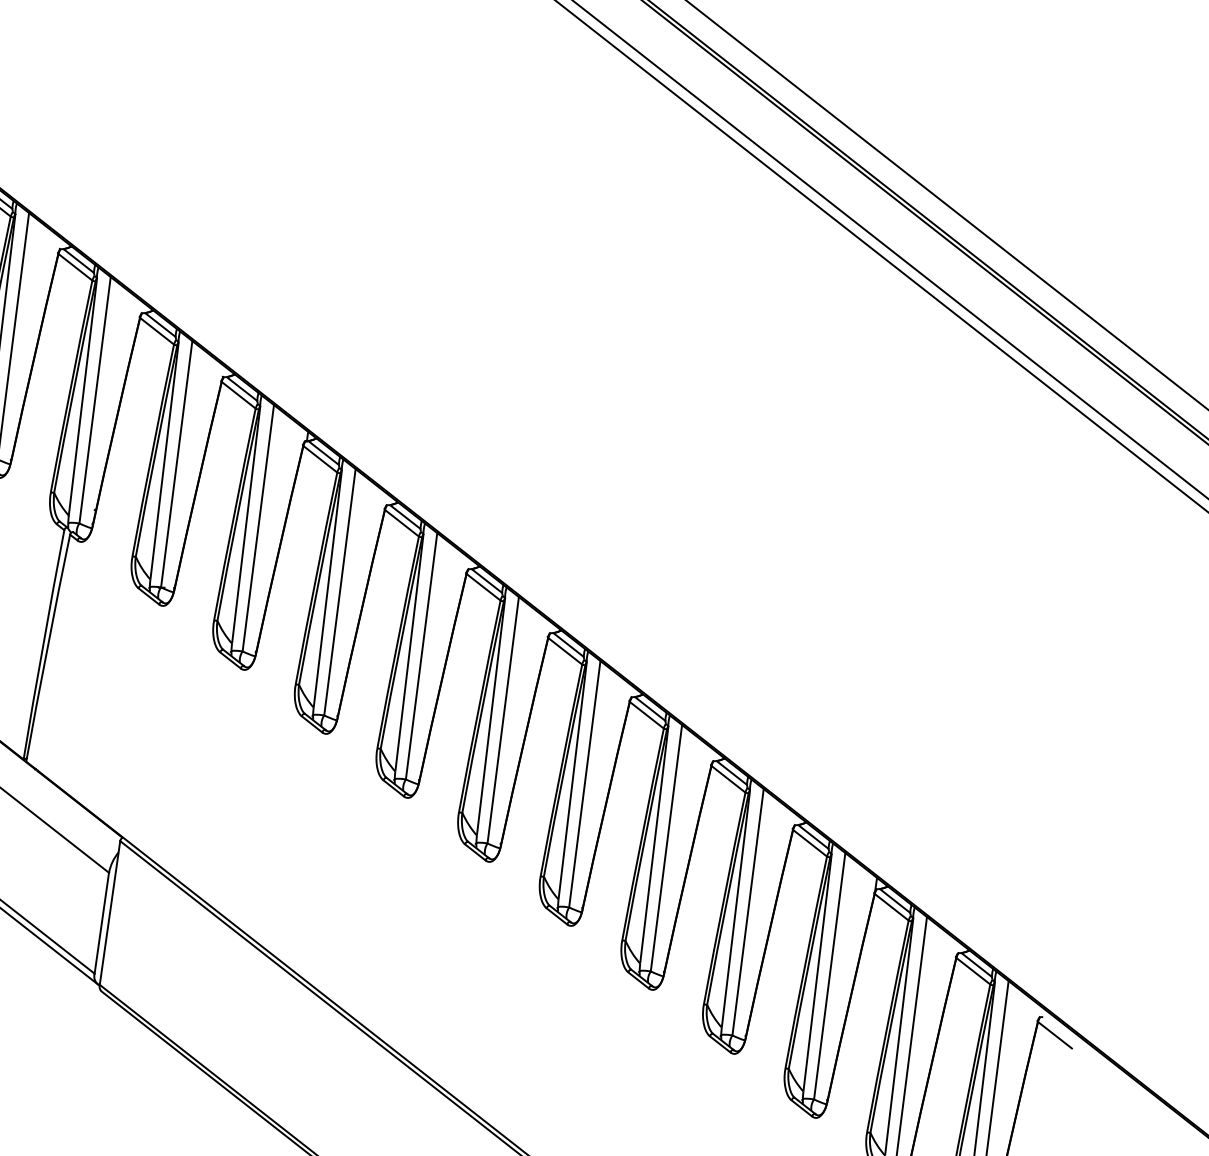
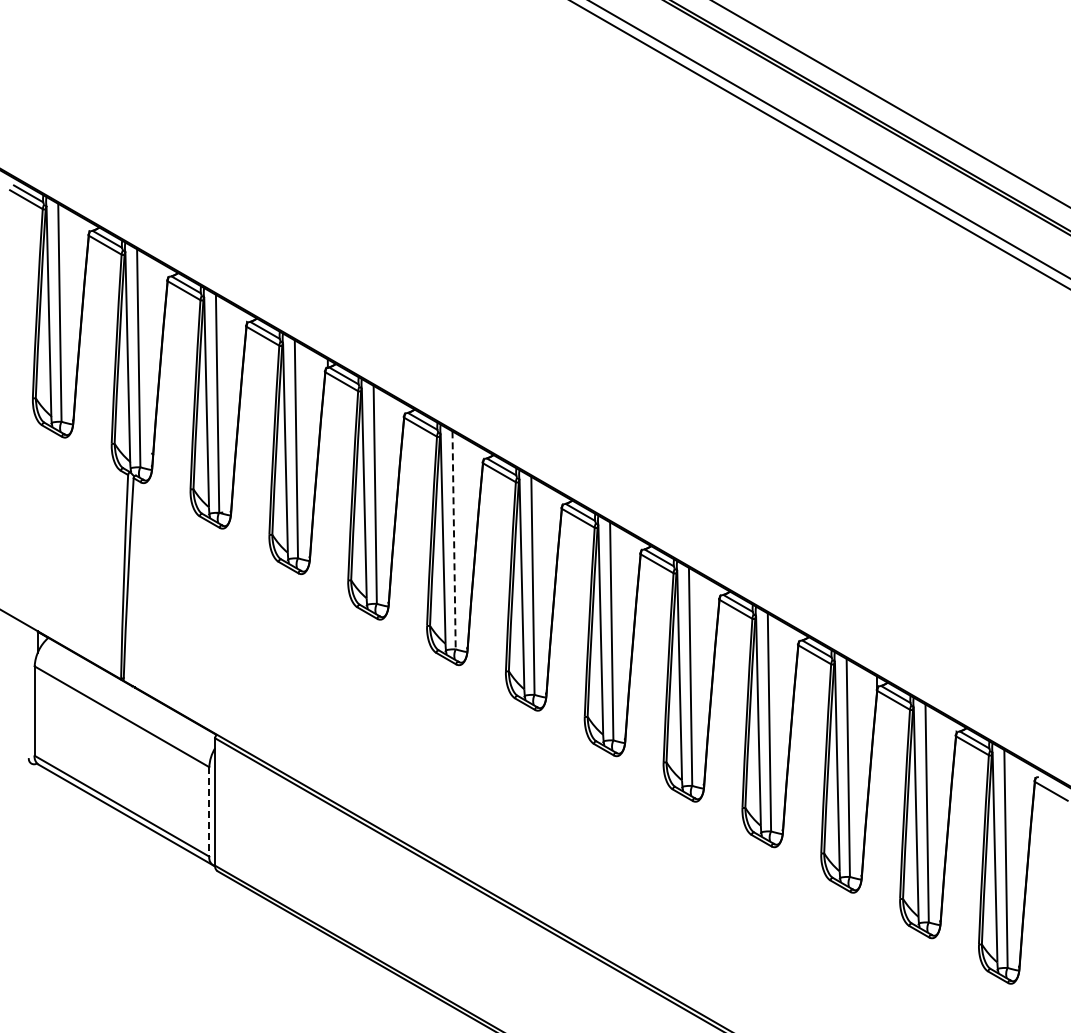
line: (422, 656) -> (454, 540), solid -> dashed
line: (102, 922) -> (209, 811), solid -> dashed

